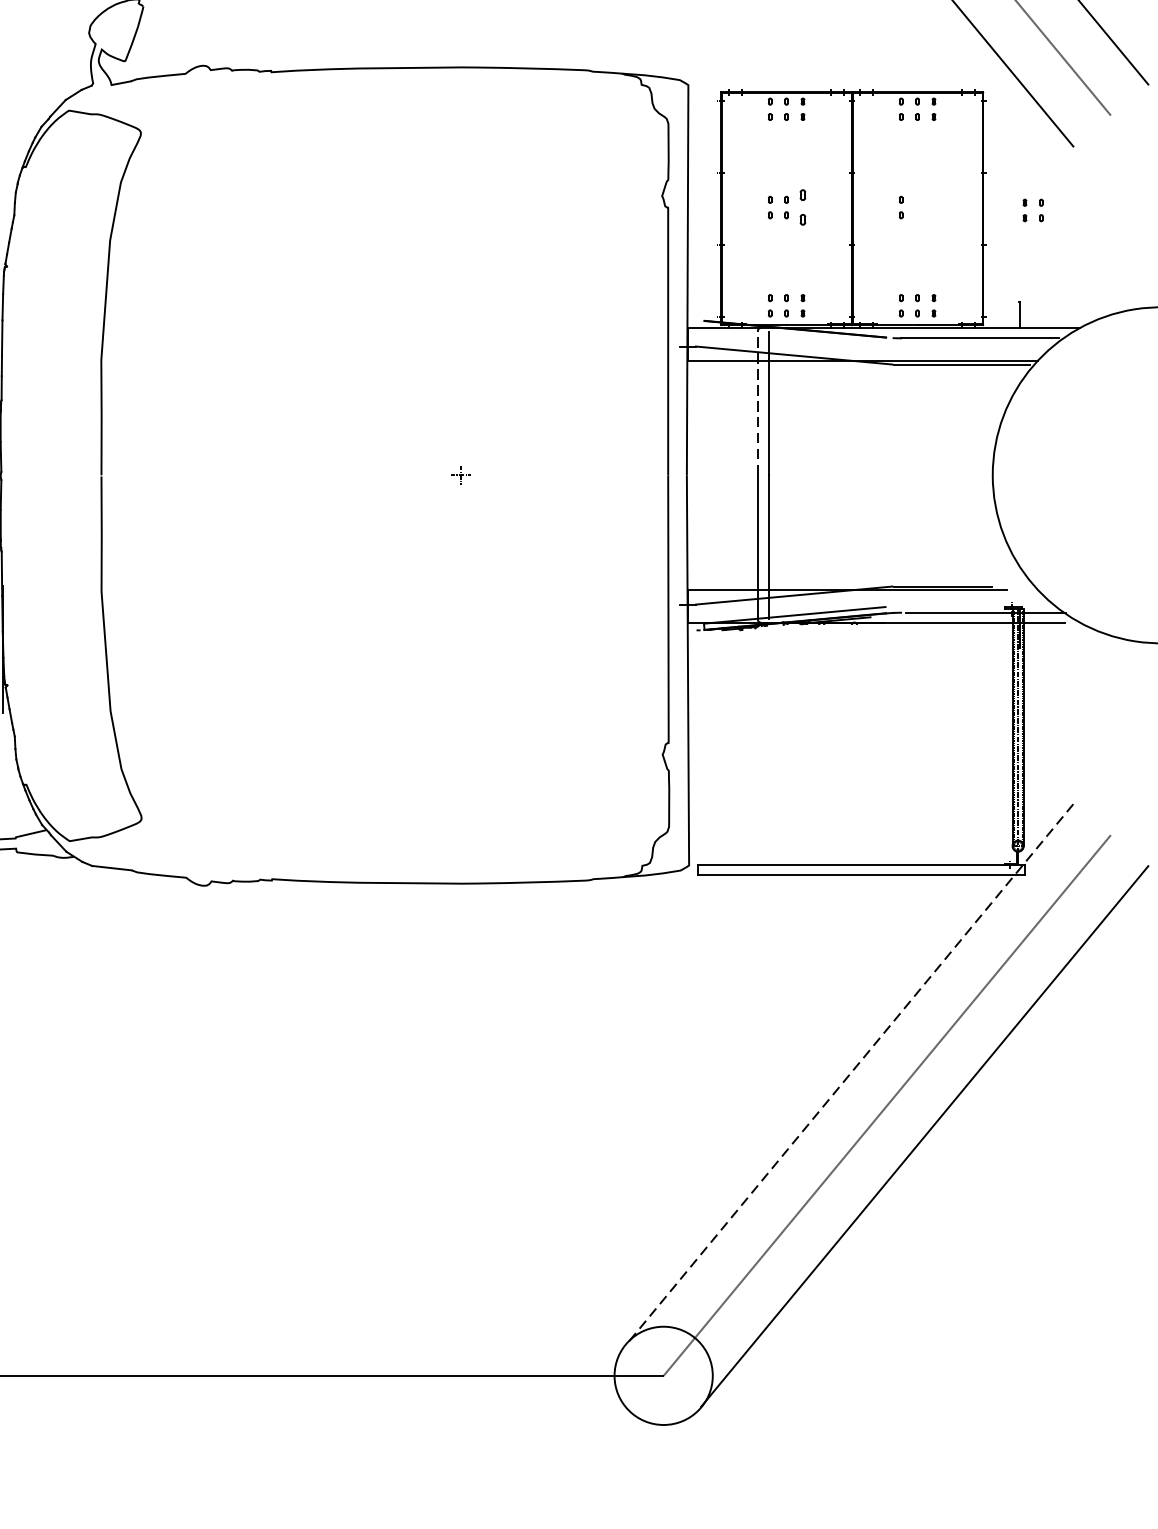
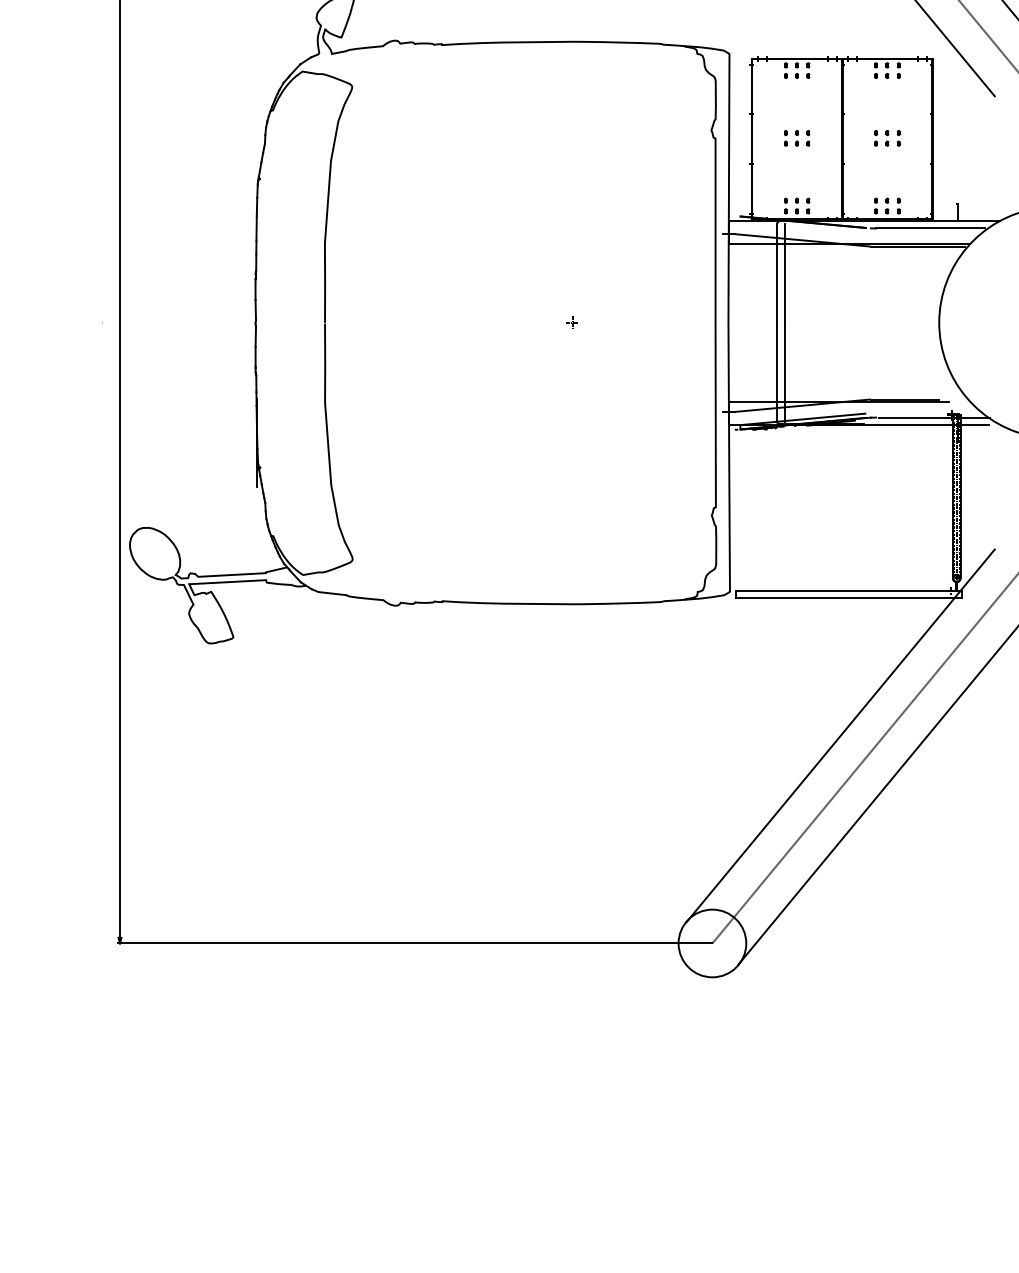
part: (803, 207) -> (808, 138), size x0.62
part: (1032, 210) -> (892, 138), moved
line: (758, 403) -> (777, 273), dashed -> solid
line: (849, 1074) -> (840, 735), dashed -> solid

